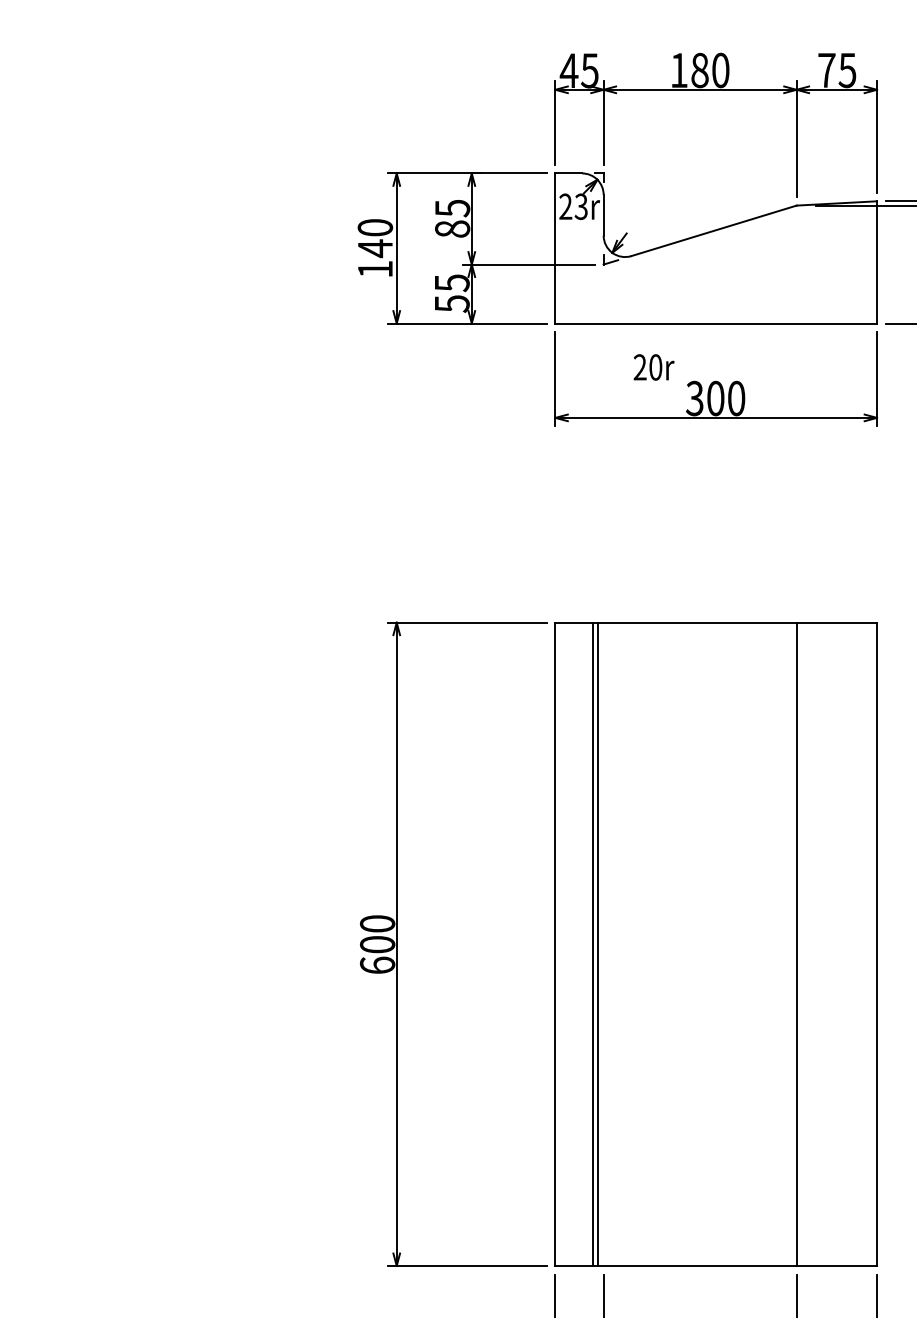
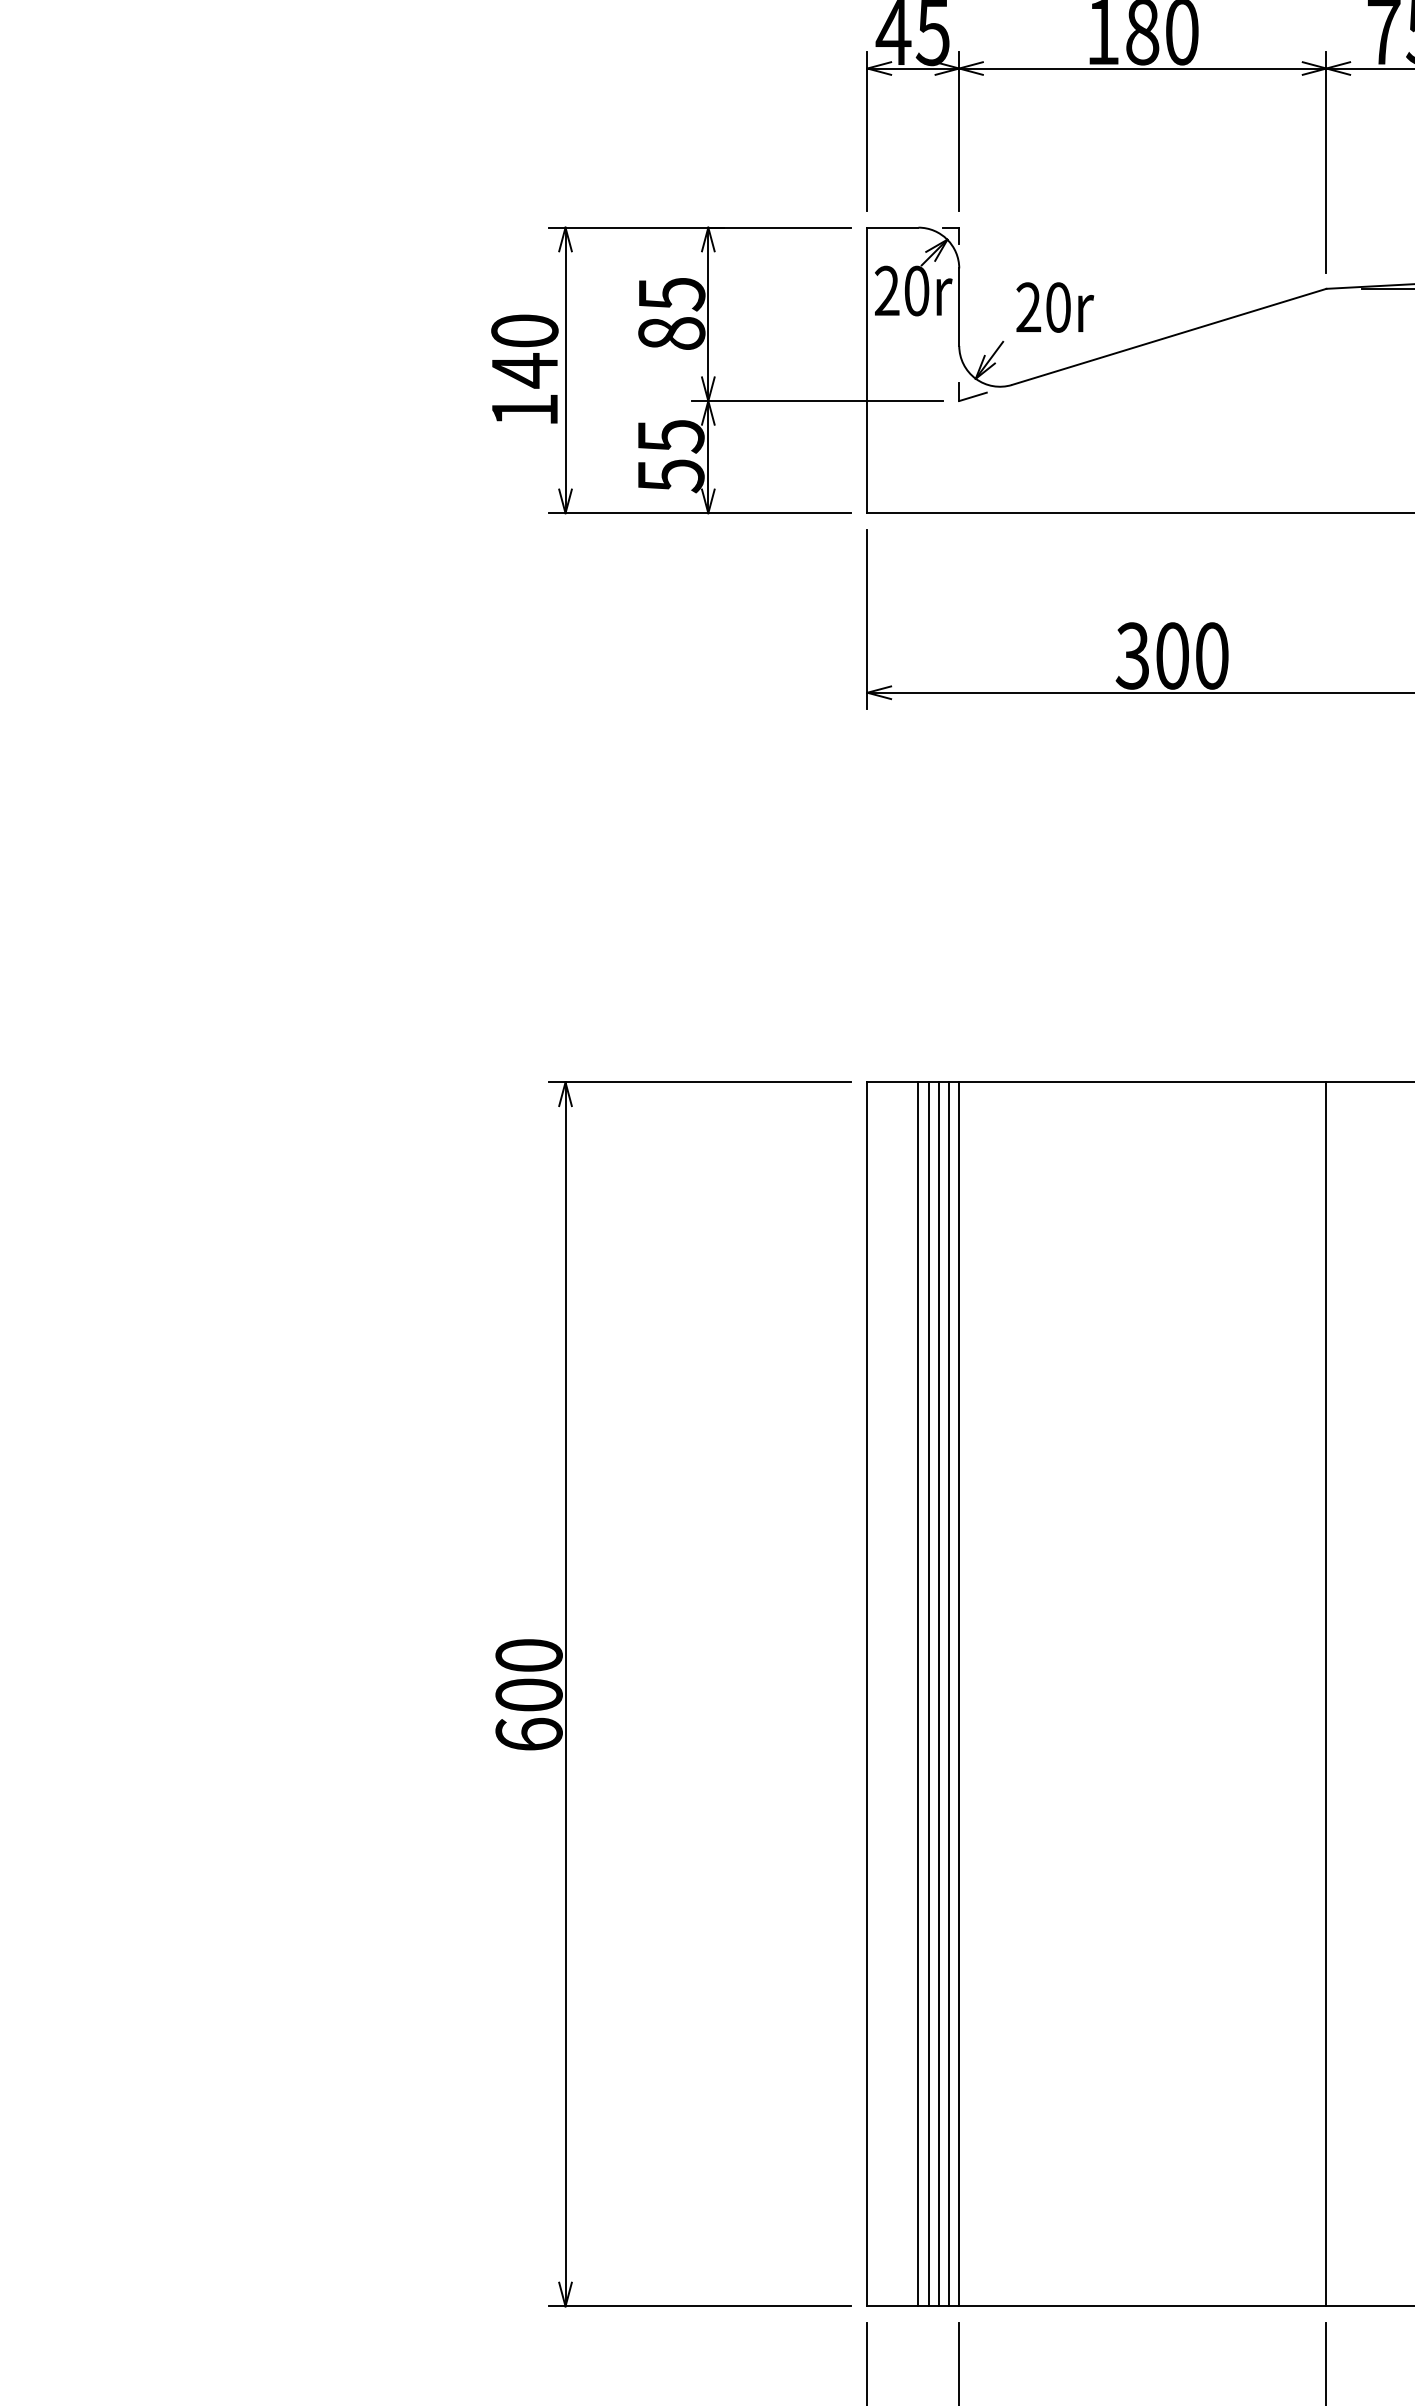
text: (580, 206) -> (915, 290), 23r -> 20r
text: (653, 367) -> (1054, 307), moved
line: (582, 943) -> (918, 1692), added
line: (587, 943) -> (928, 1692), added
line: (603, 943) -> (958, 1692), added

